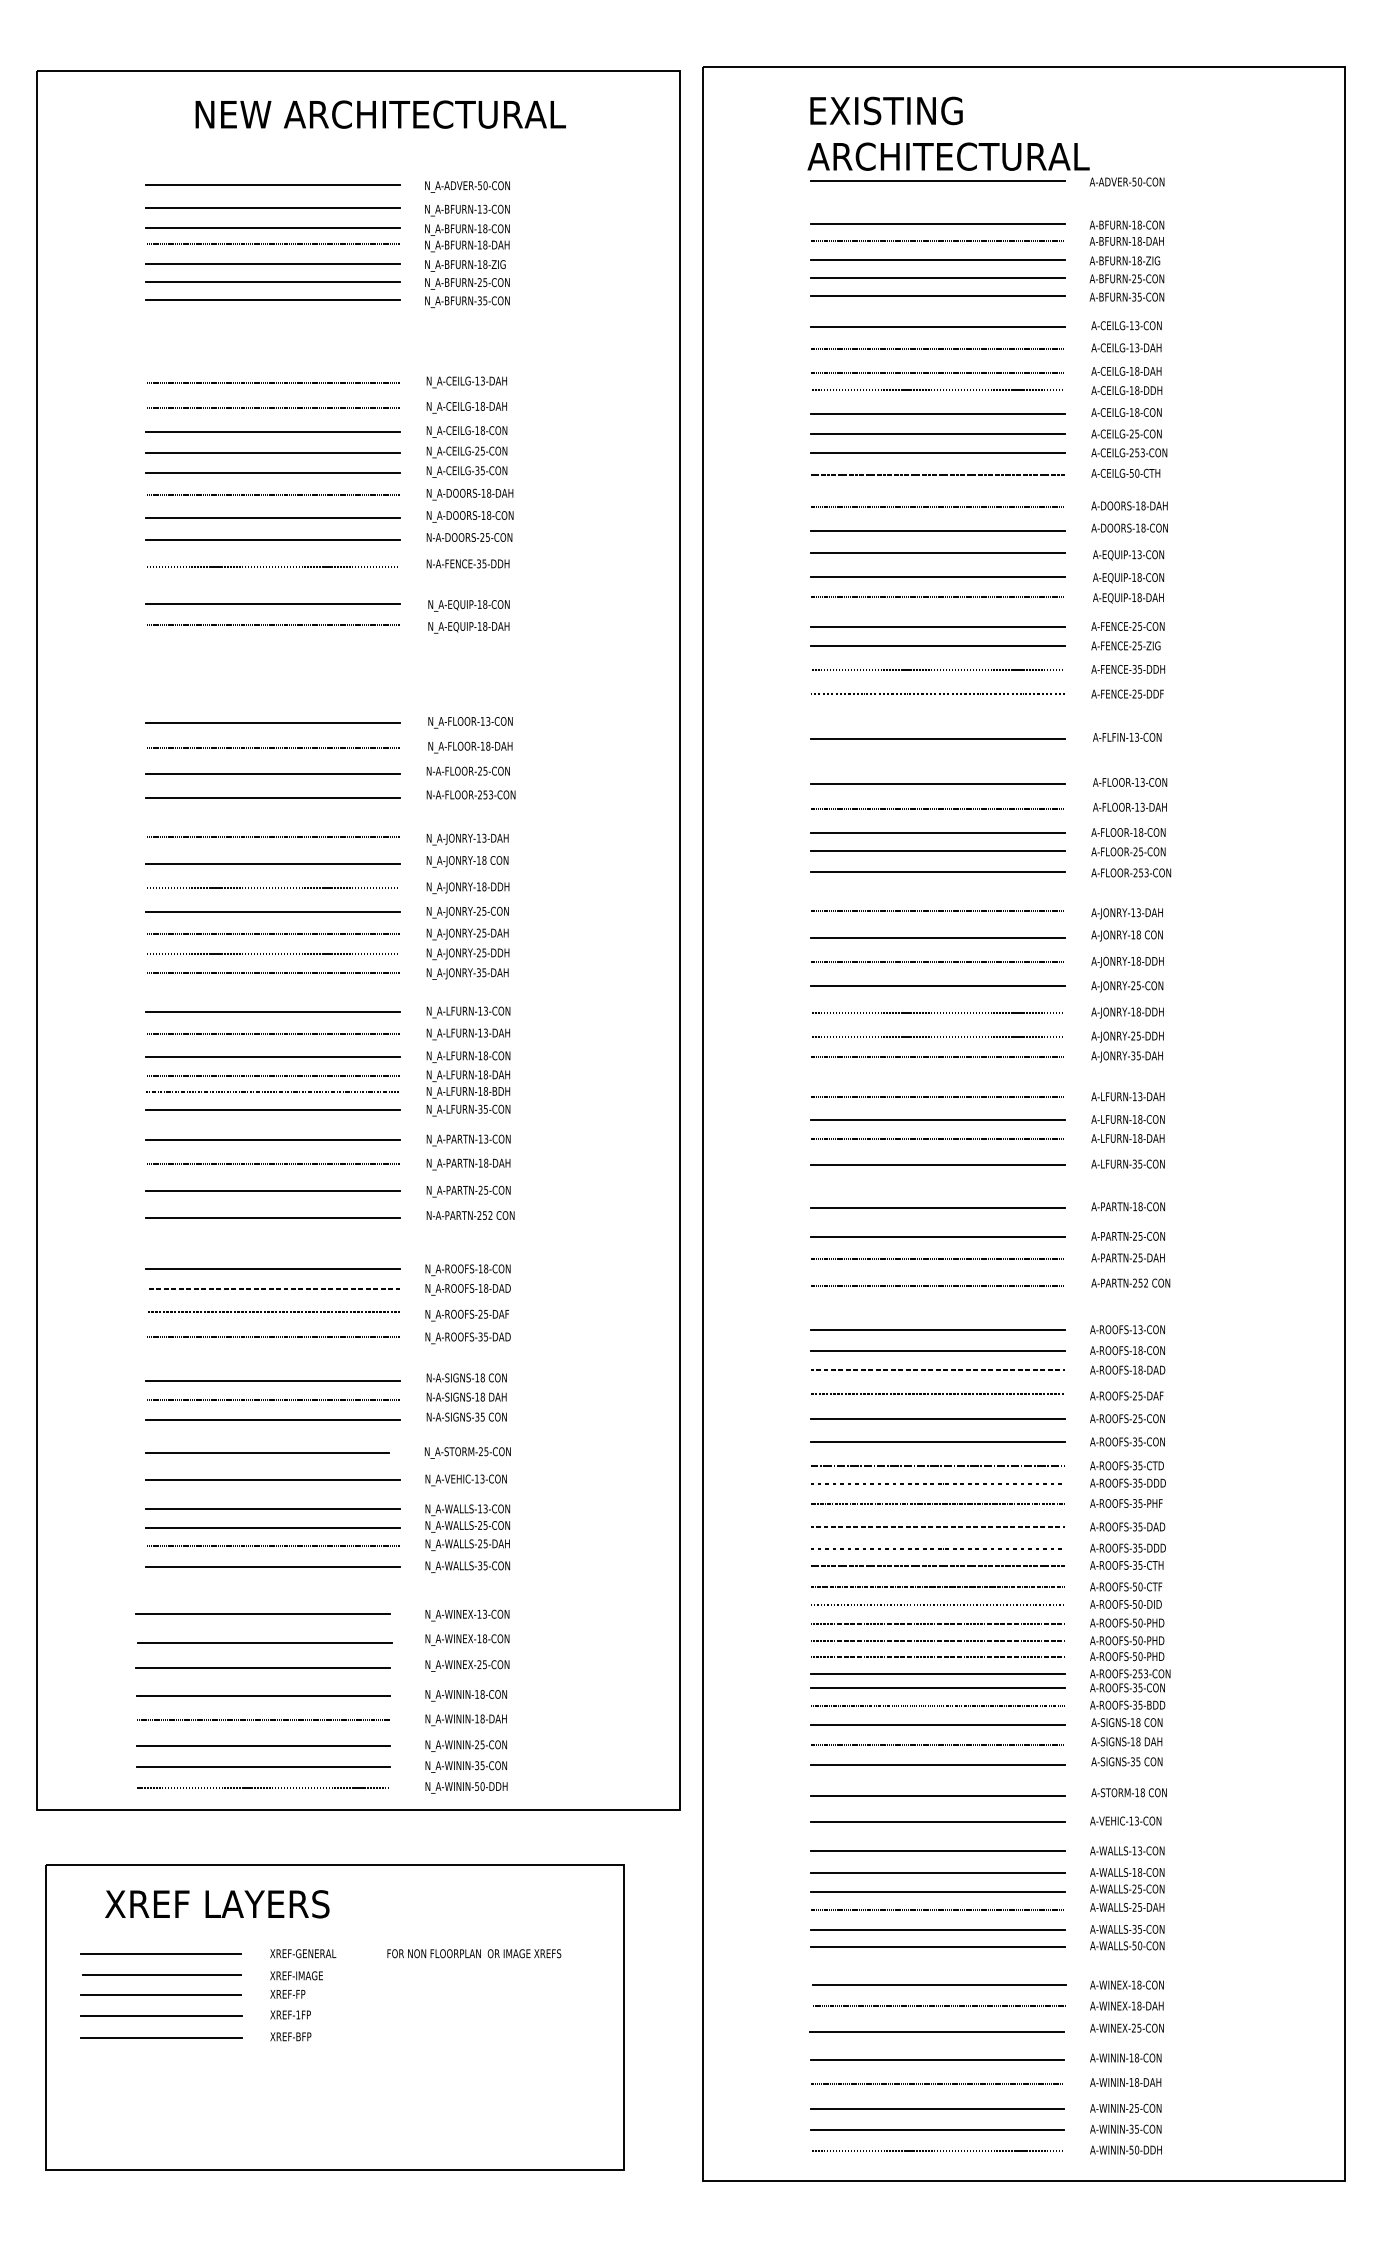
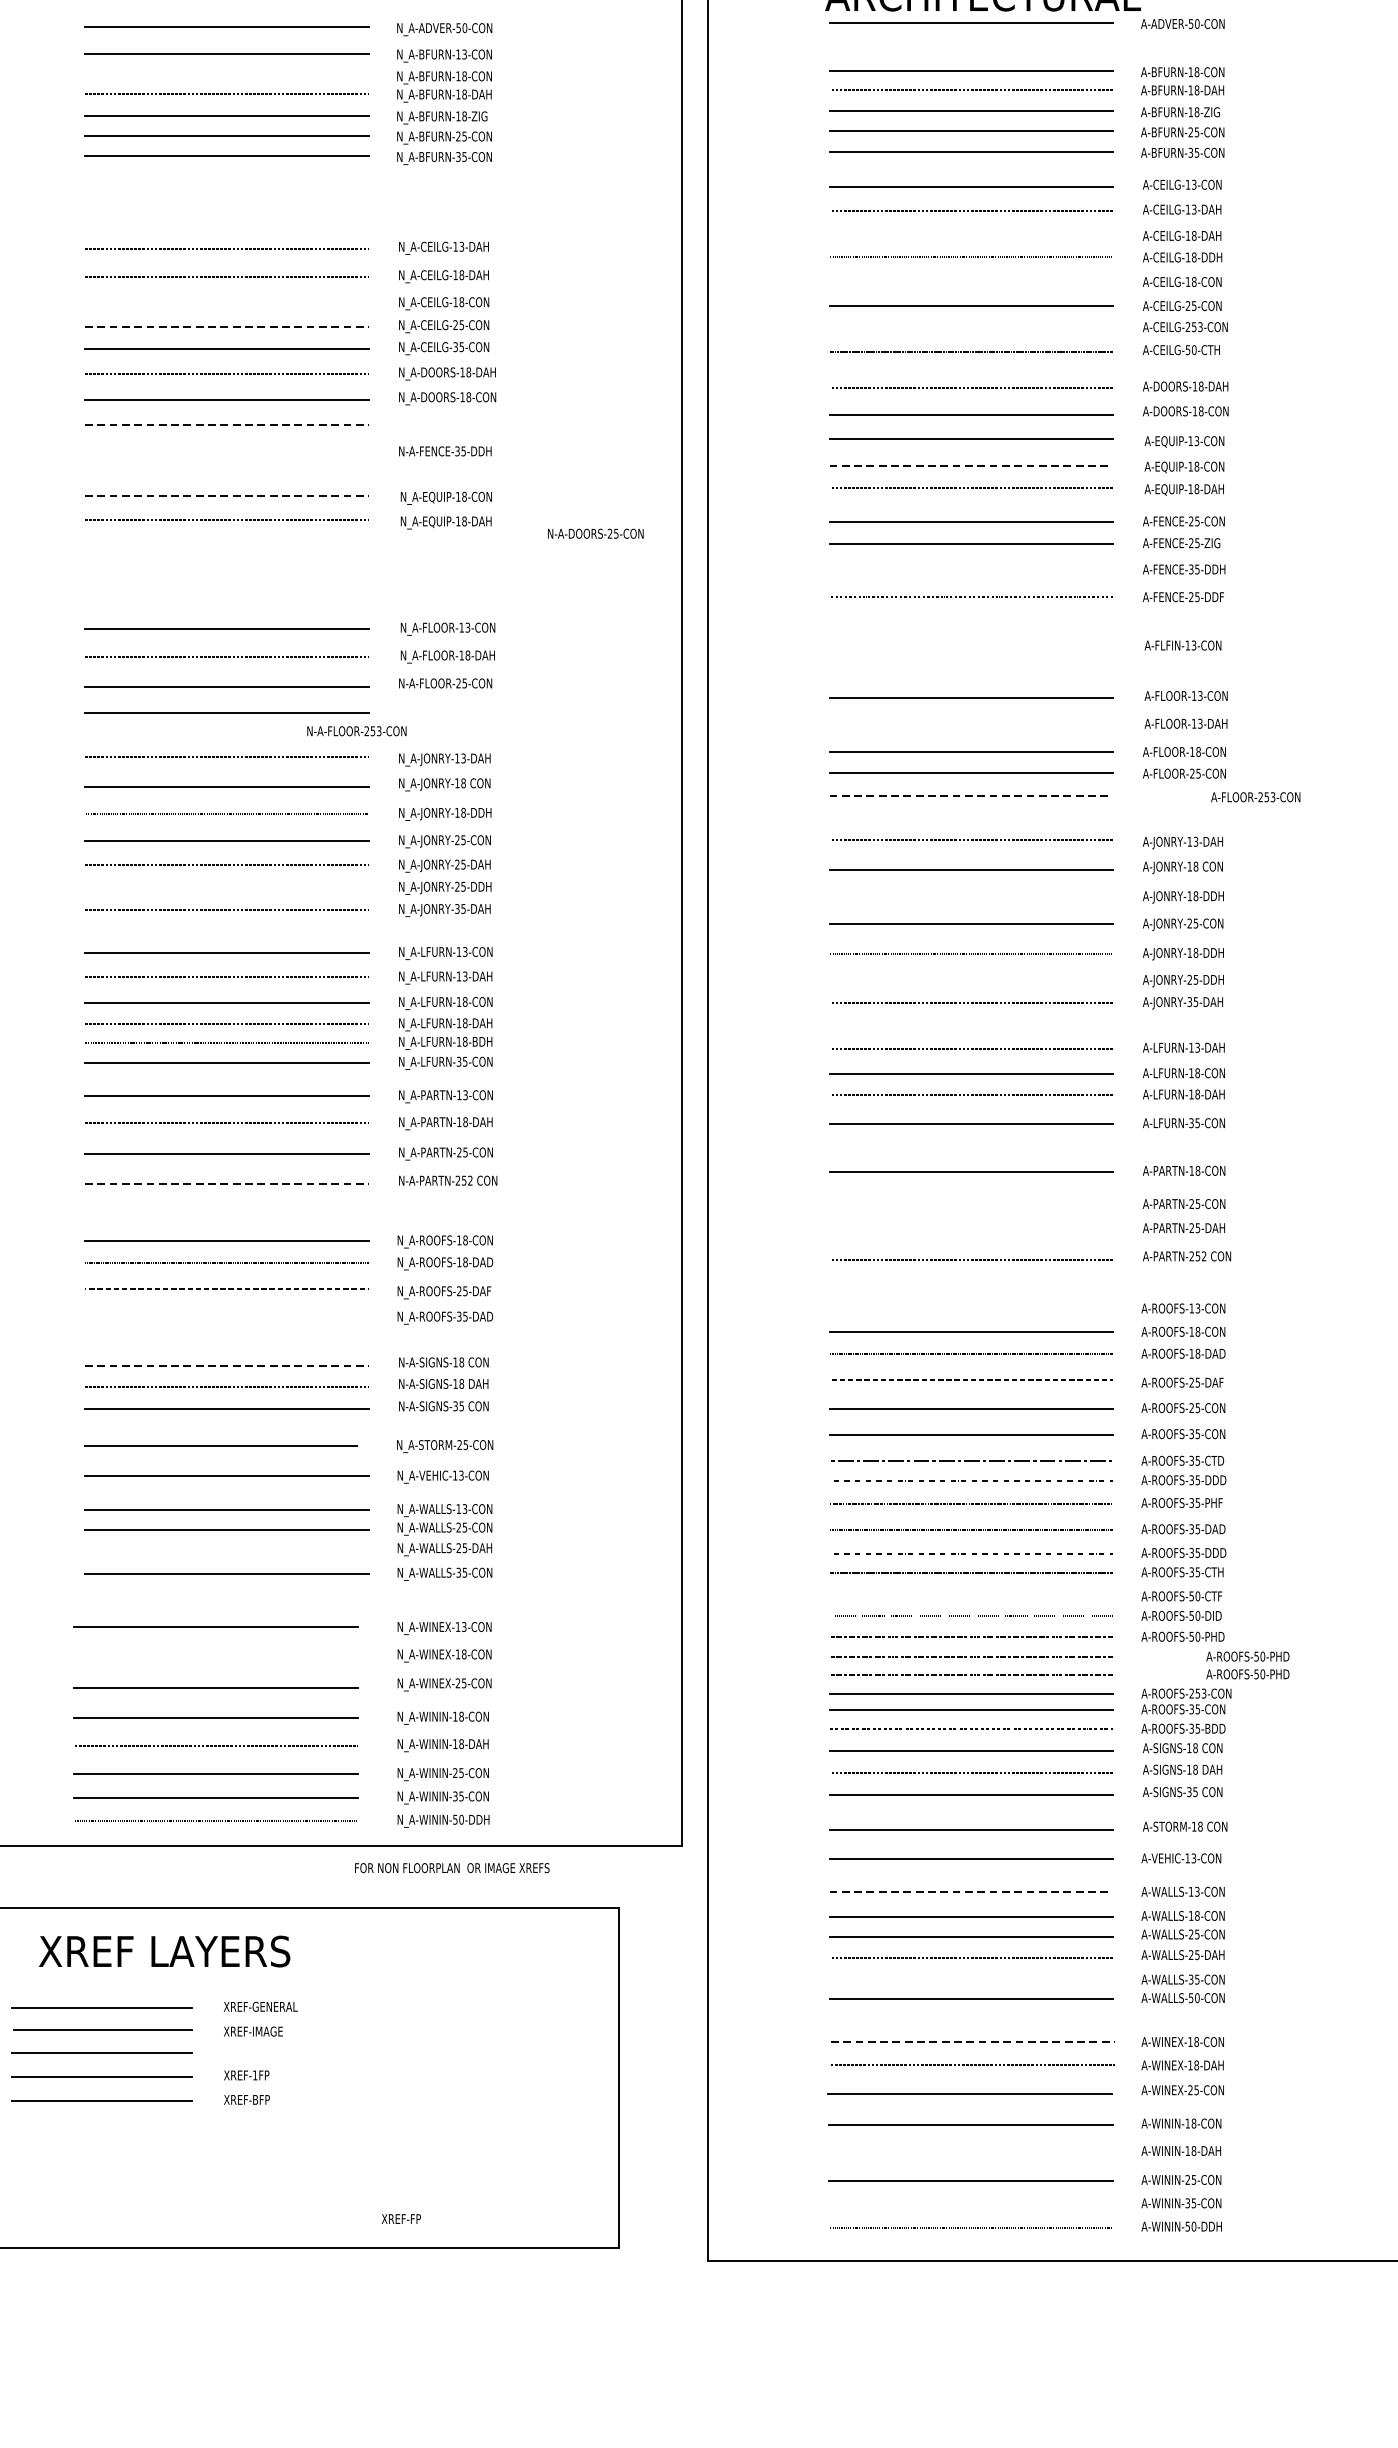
line: (272, 228) -> (226, 76), removed
line: (937, 372) -> (970, 237), removed
line: (937, 413) -> (970, 283), removed
line: (272, 432) -> (226, 304), removed
line: (272, 452) -> (226, 326), solid -> dashed
line: (937, 453) -> (970, 327), removed
text: (469, 537) -> (595, 533), moved
line: (272, 540) -> (226, 425), solid -> dashed
line: (272, 566) -> (226, 454), removed
line: (938, 576) -> (971, 465), solid -> dashed
line: (272, 603) -> (226, 495), solid -> dashed
line: (937, 669) -> (970, 569), removed
line: (937, 738) -> (970, 646), removed
text: (470, 794) -> (356, 730), moved
line: (937, 808) -> (970, 725), removed
line: (938, 871) -> (971, 795), solid -> dashed
text: (1131, 872) -> (1256, 796), moved
line: (272, 953) -> (226, 887), removed
line: (937, 962) -> (970, 897), removed
line: (937, 1036) -> (970, 980), removed
line: (272, 1218) -> (226, 1184), solid -> dashed
line: (937, 1237) -> (970, 1205), removed
line: (937, 1258) -> (970, 1228), removed
line: (937, 1329) -> (970, 1308), removed
line: (272, 1337) -> (226, 1317), removed
line: (272, 1380) -> (226, 1365), solid -> dashed
line: (272, 1546) -> (226, 1551), removed
line: (937, 1587) -> (970, 1597), removed
line: (264, 1642) -> (217, 1658), removed
text: (1127, 1648) -> (1248, 1665), moved
line: (938, 1851) -> (971, 1892), solid -> dashed
line: (937, 1930) -> (970, 1980), removed
text: (474, 1953) -> (452, 1867), moved
line: (939, 1985) -> (972, 2042), solid -> dashed
text: (287, 1994) -> (401, 2219), moved
line: (937, 2084) -> (970, 2153), removed
line: (937, 2130) -> (970, 2204), removed

